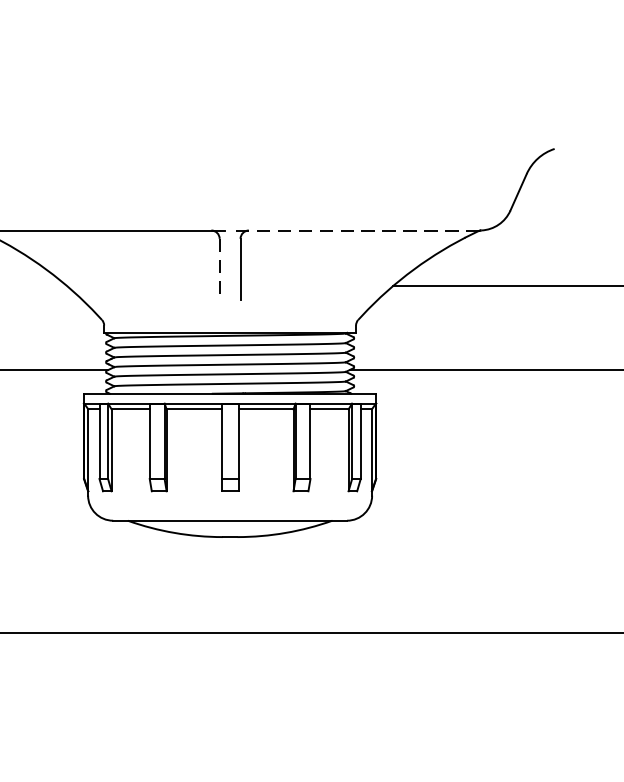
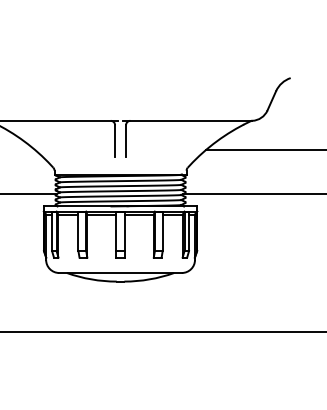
line: (357, 229) -> (187, 120), dashed -> solid
line: (220, 269) -> (115, 141), dashed -> solid

